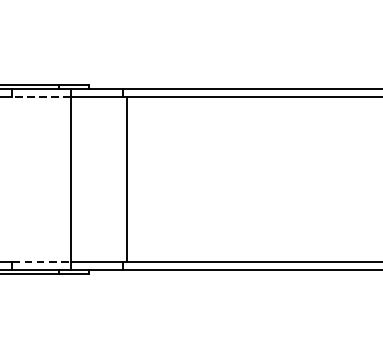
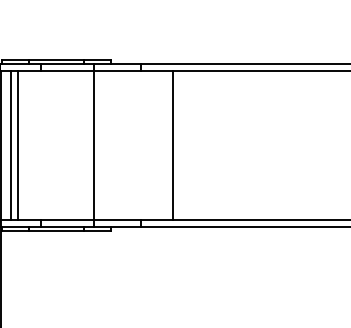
line: (41, 96) -> (67, 70), dashed -> solid
line: (126, 178) -> (172, 144), moved
line: (41, 261) -> (67, 219), dashed -> solid

